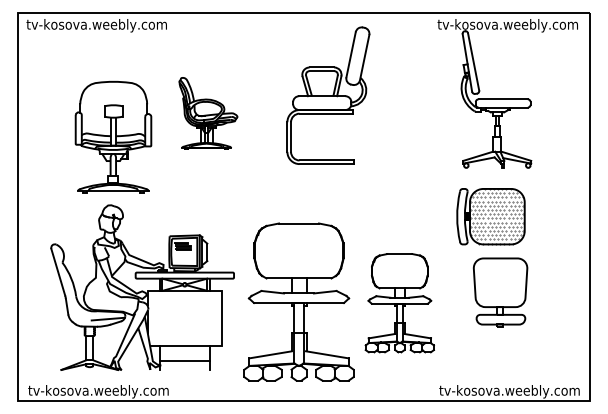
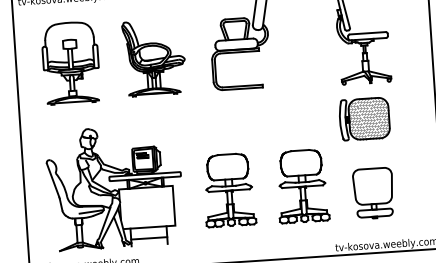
part: (208, 113) -> (154, 57), size x1.43
part: (113, 137) -> (70, 63), moved
part: (500, 292) -> (373, 193), moved
part: (298, 301) -> (228, 189), size x0.62

